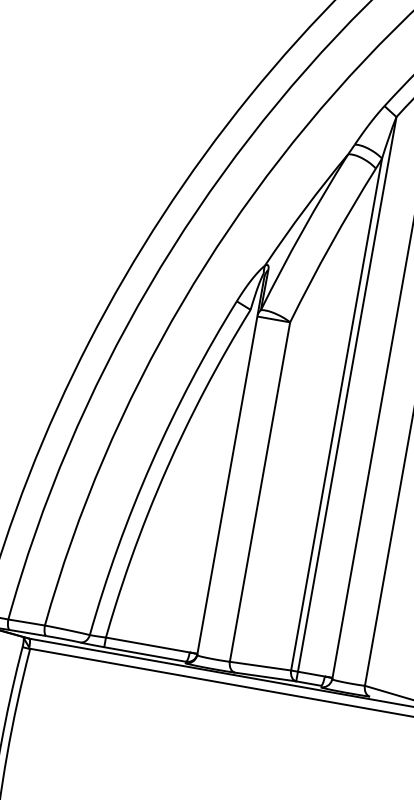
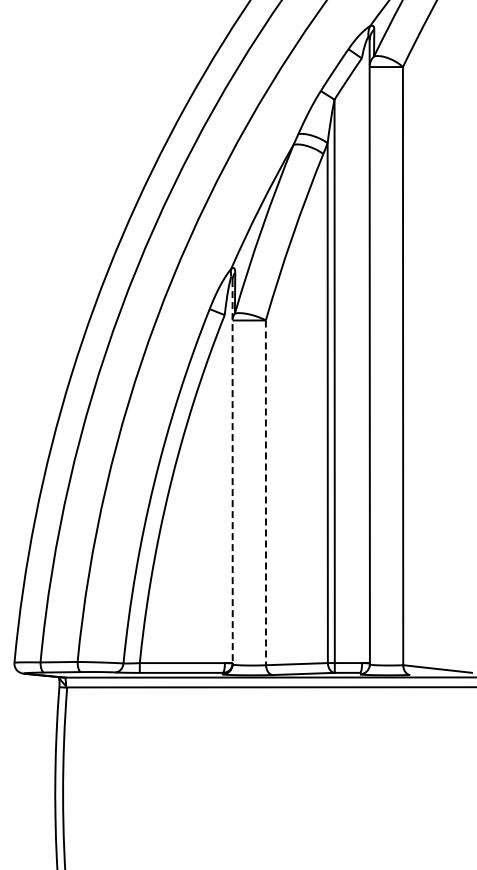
line: (230, 466) -> (232, 472), solid -> dashed
line: (259, 492) -> (265, 493), solid -> dashed

